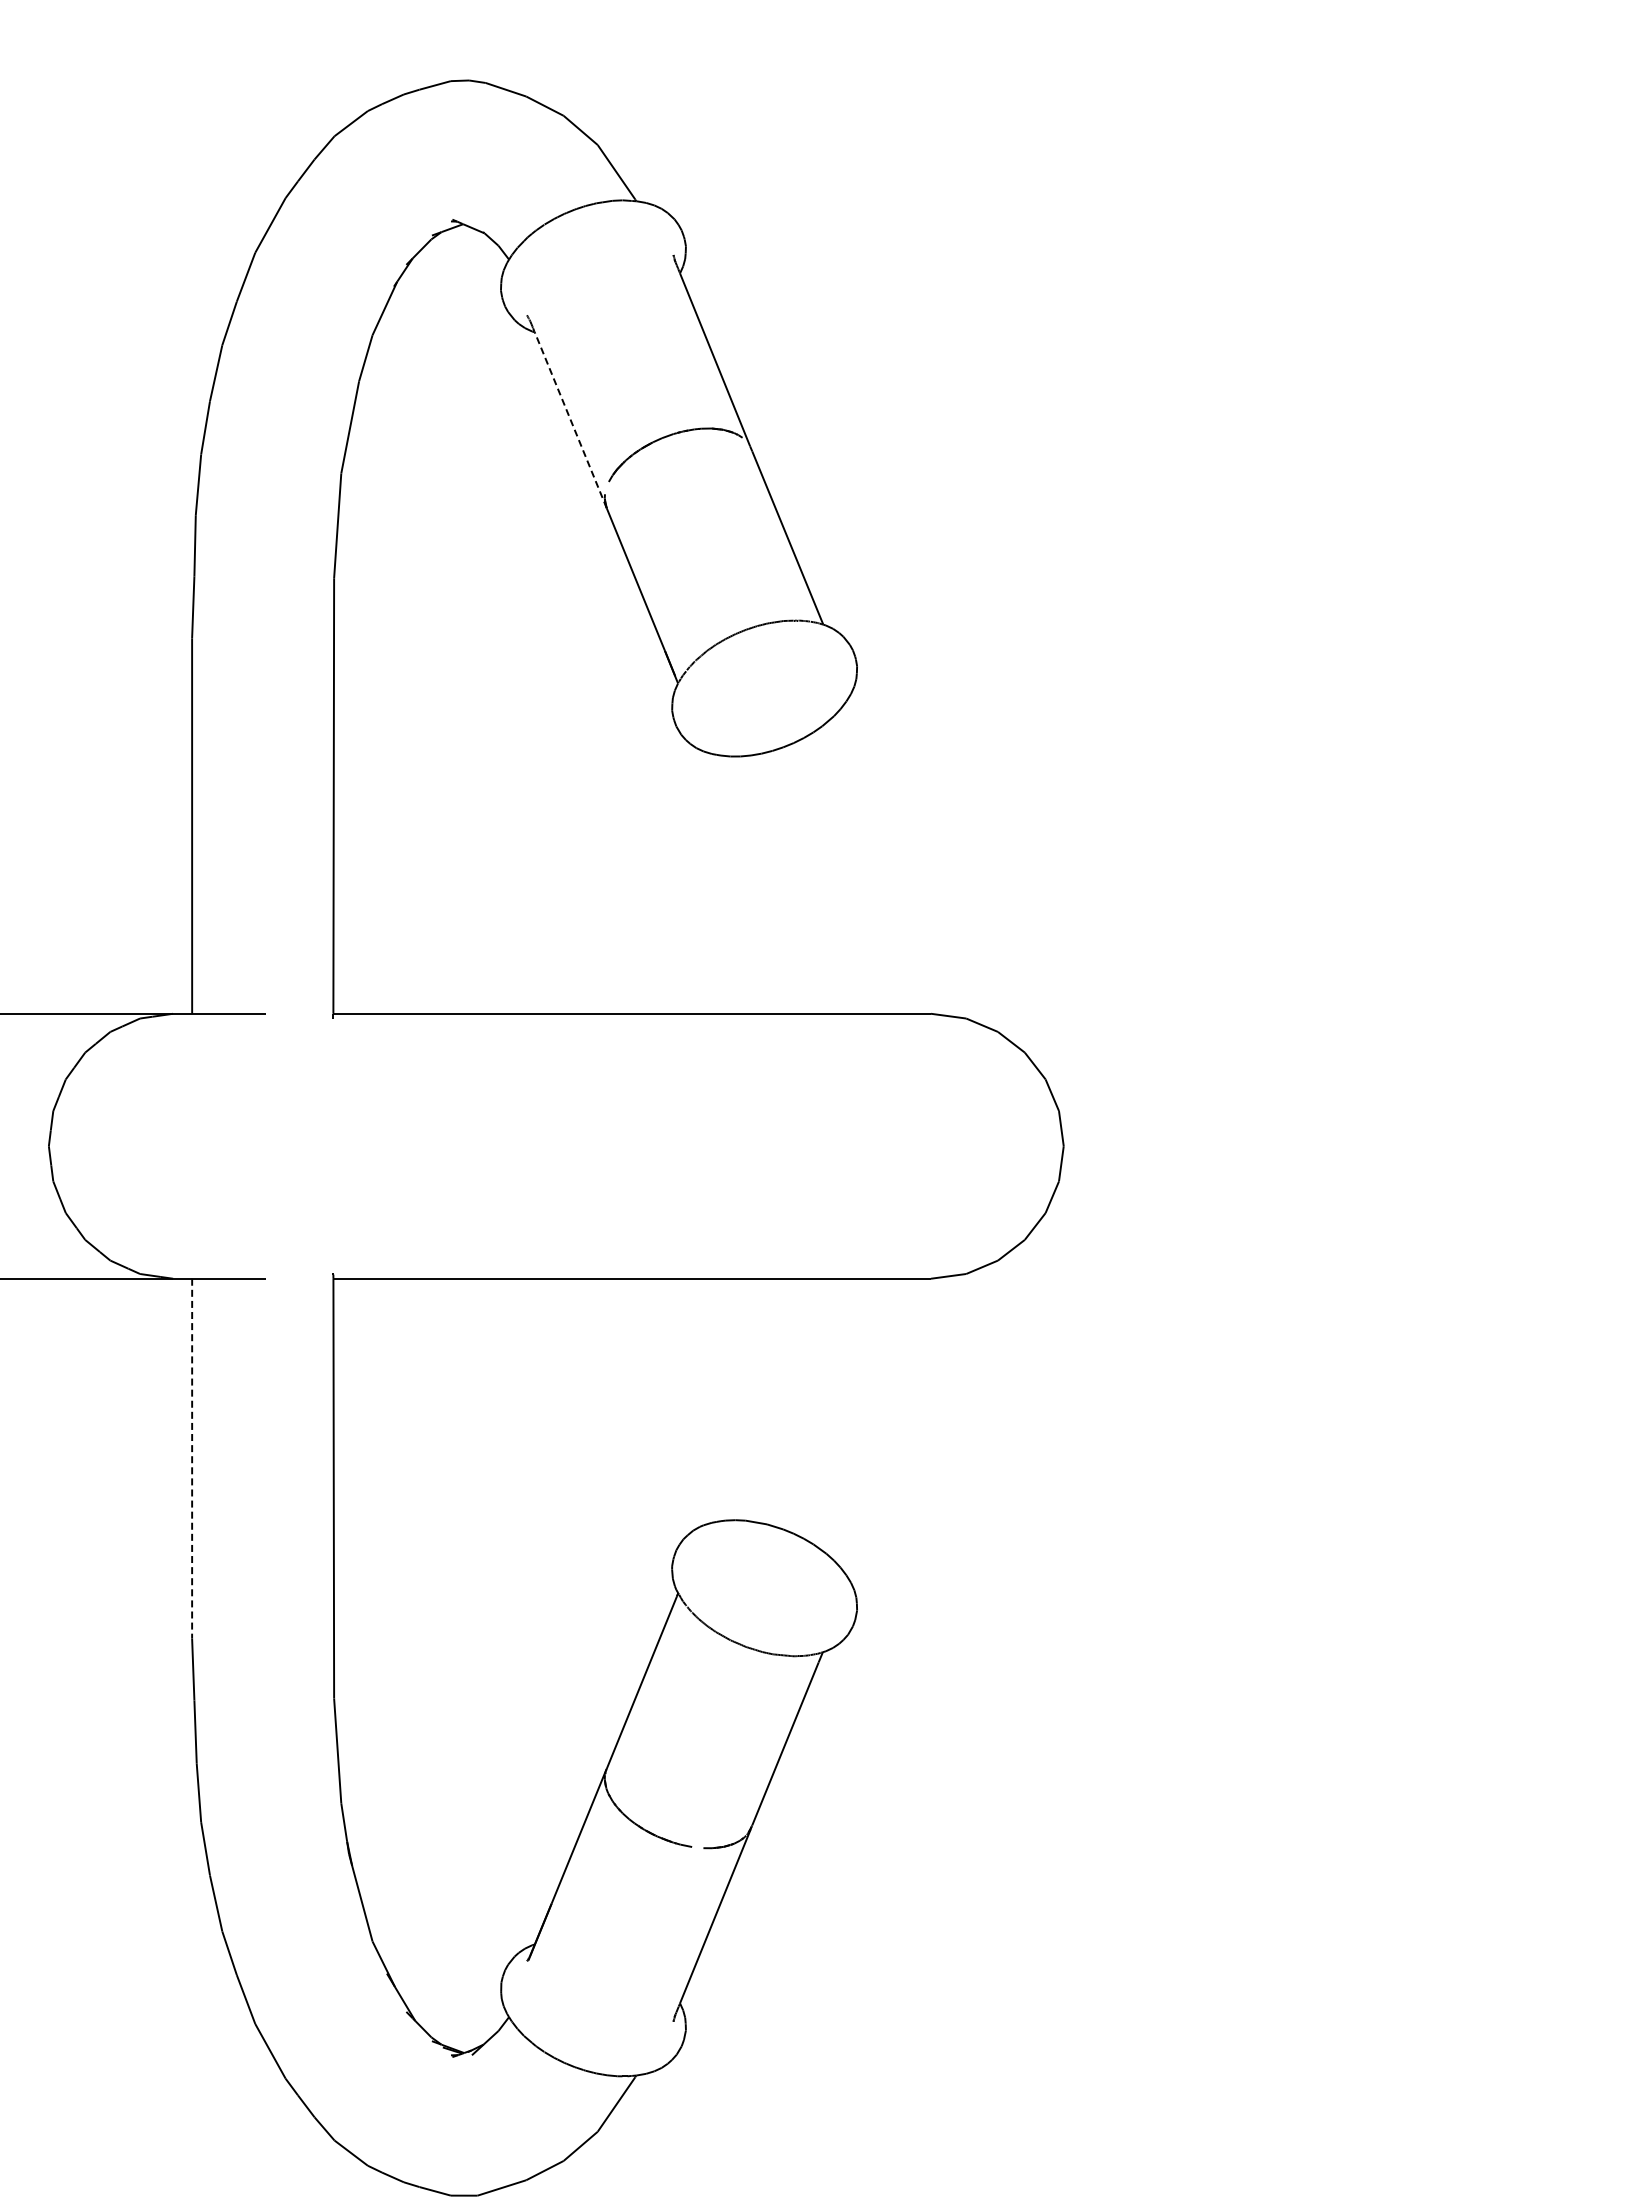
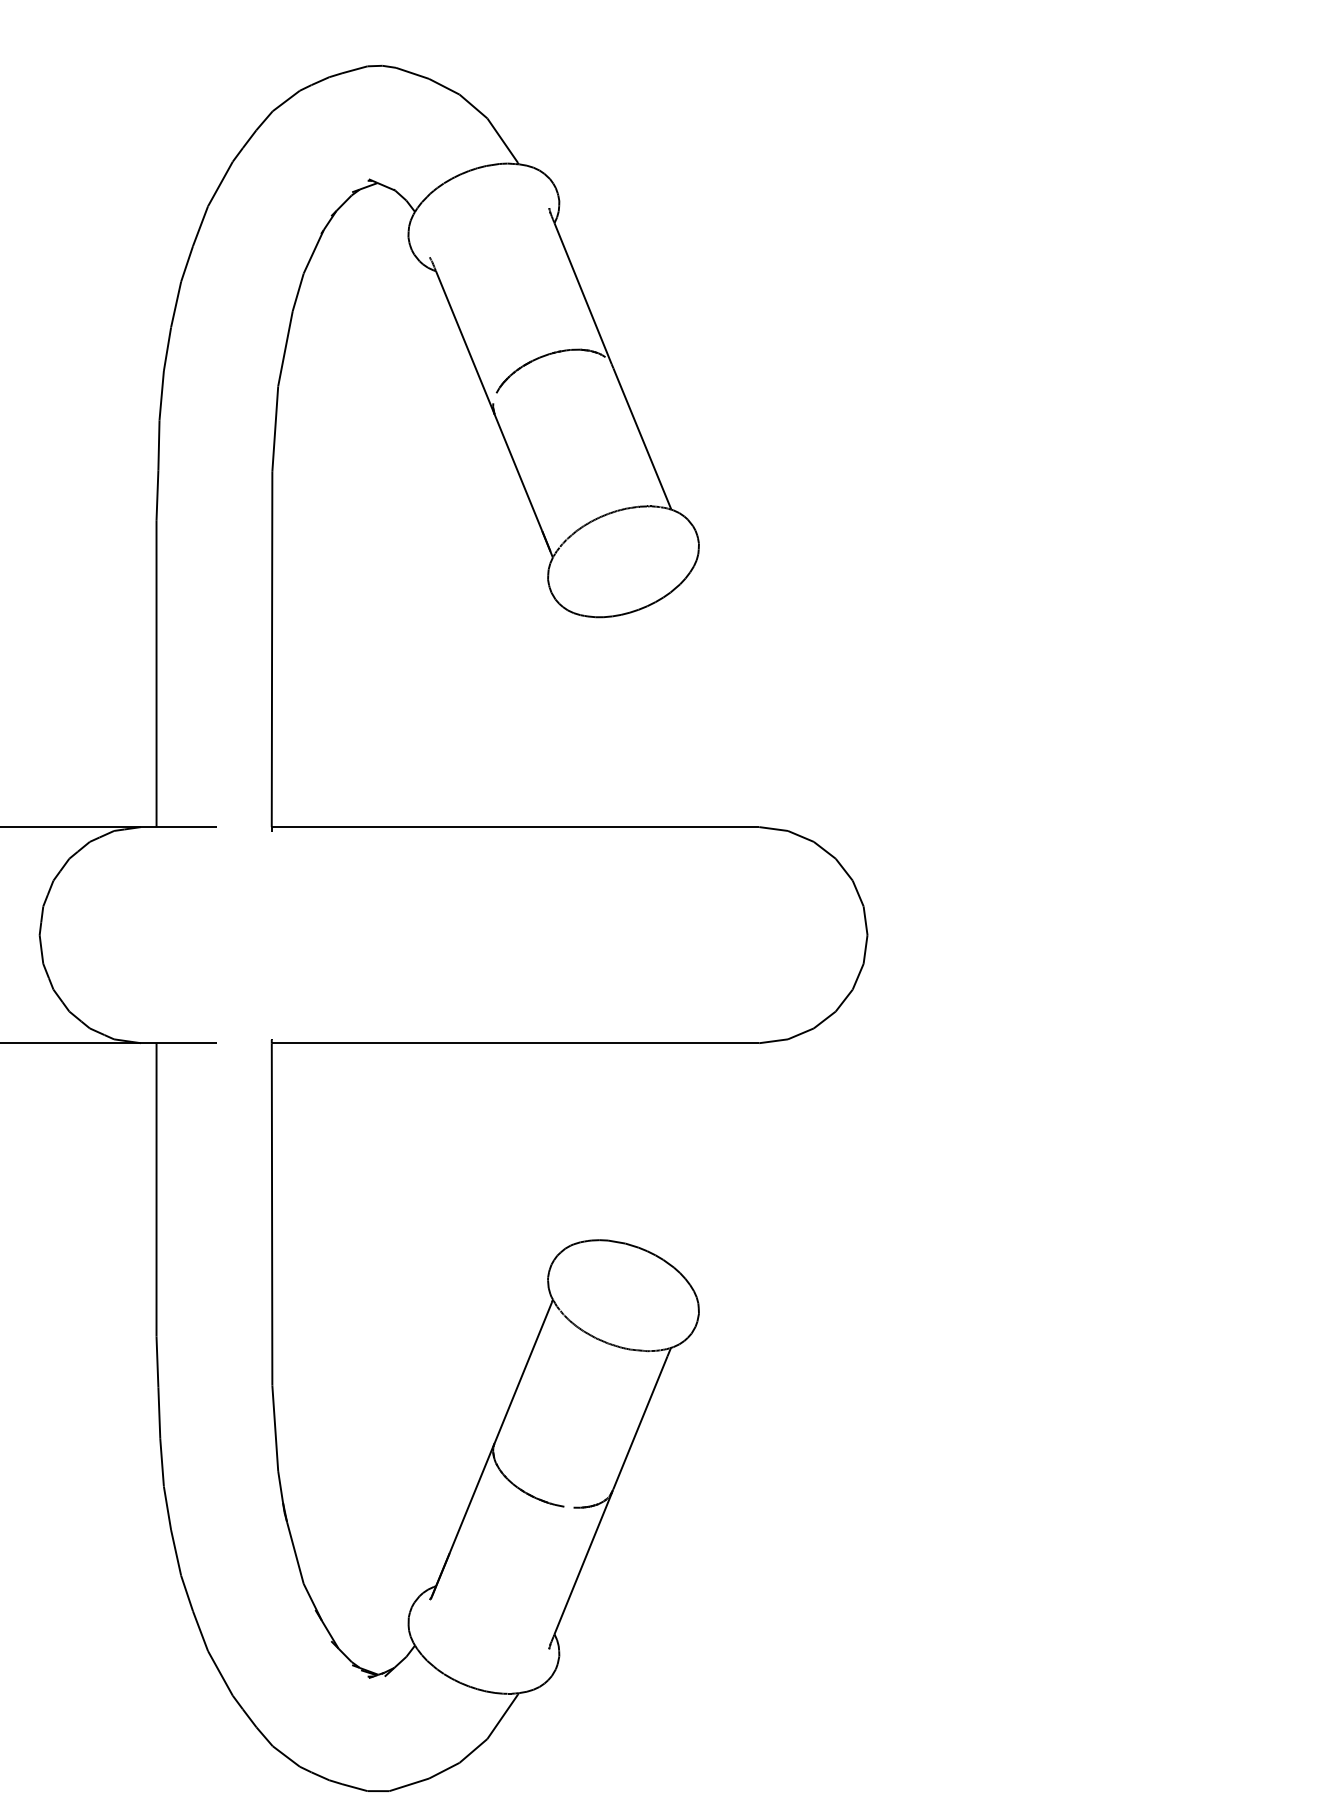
line: (570, 419) -> (465, 342), dashed -> solid
line: (192, 1458) -> (156, 1189), dashed -> solid

